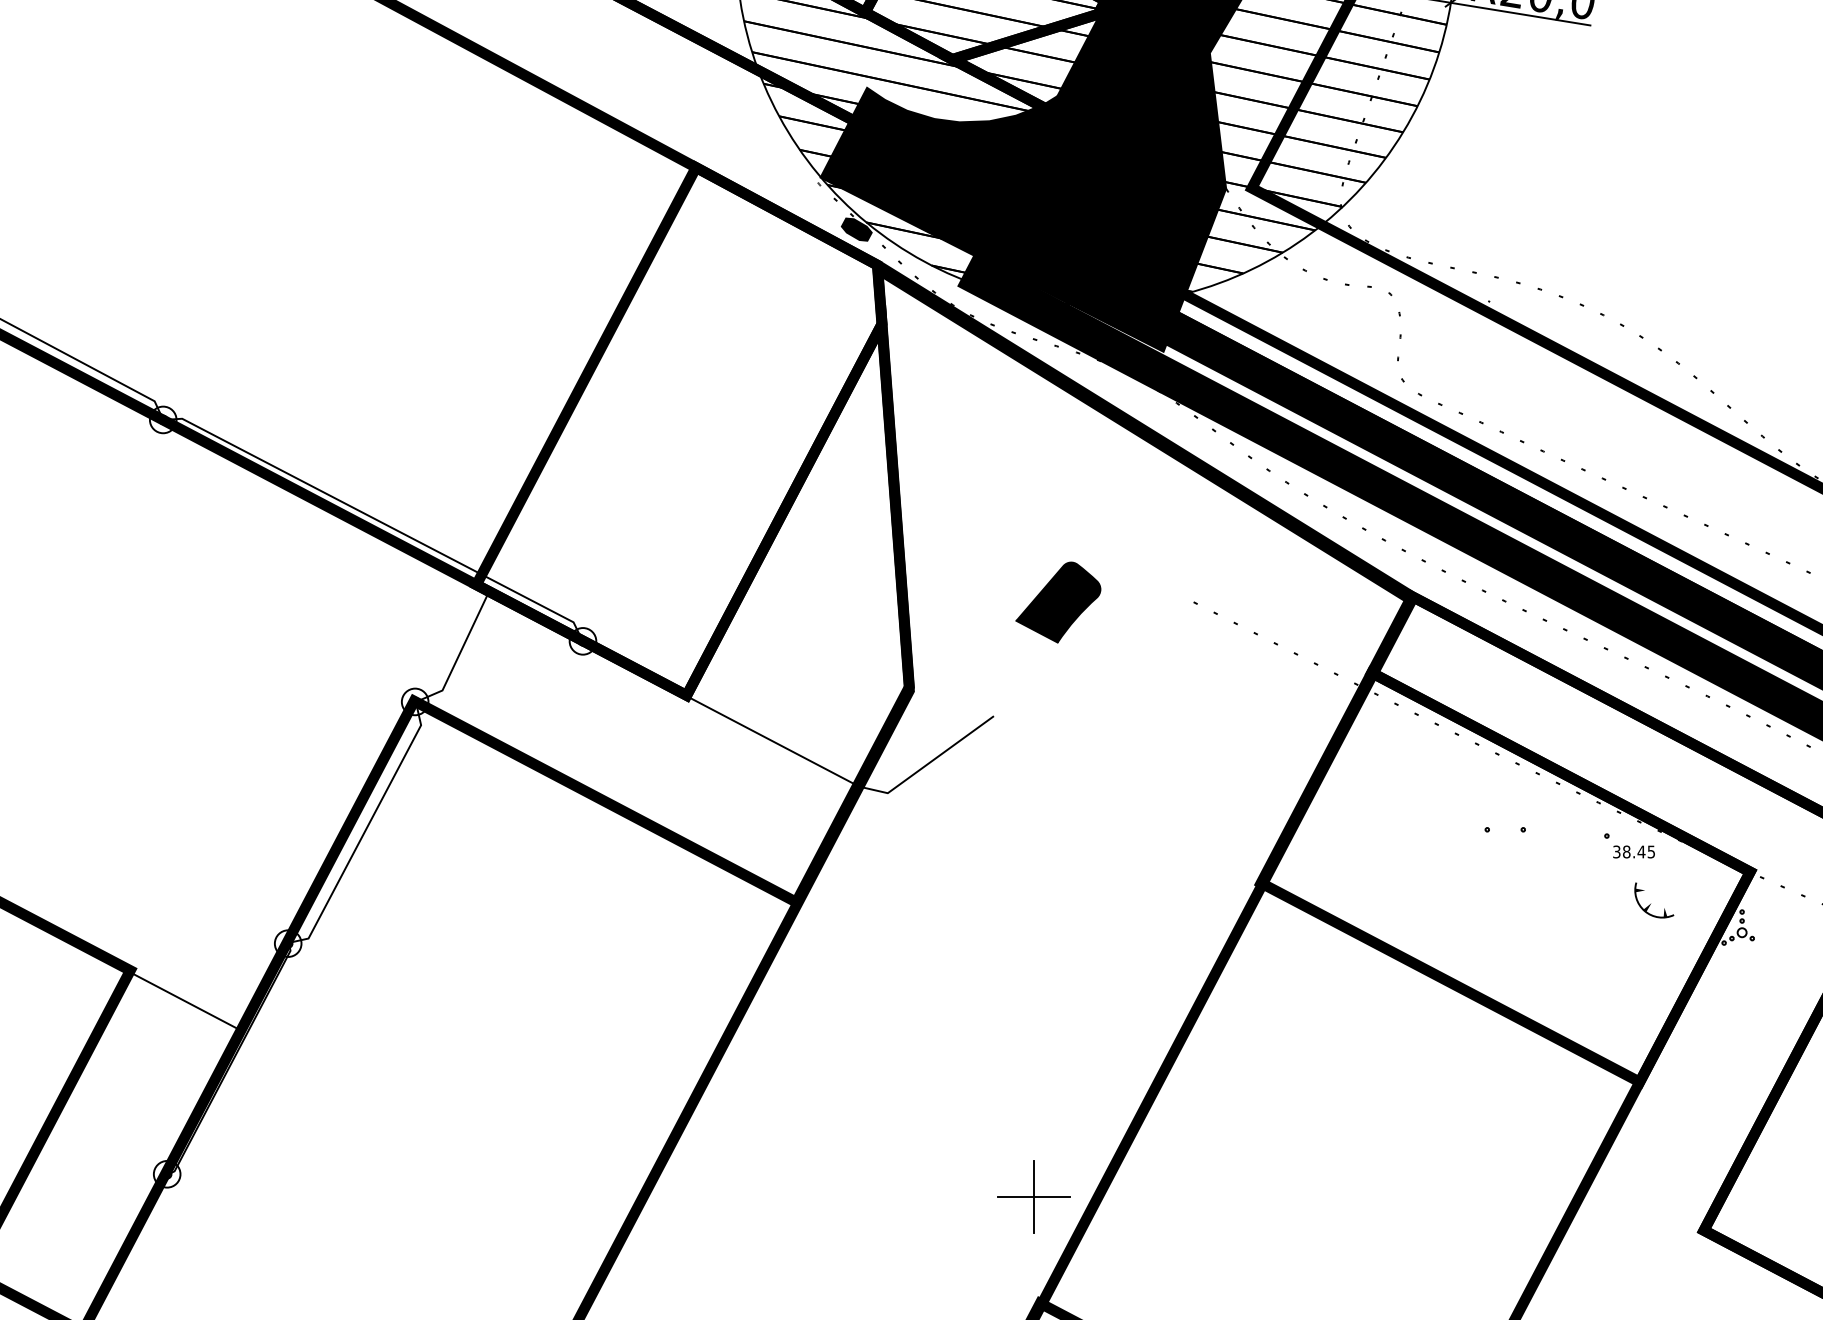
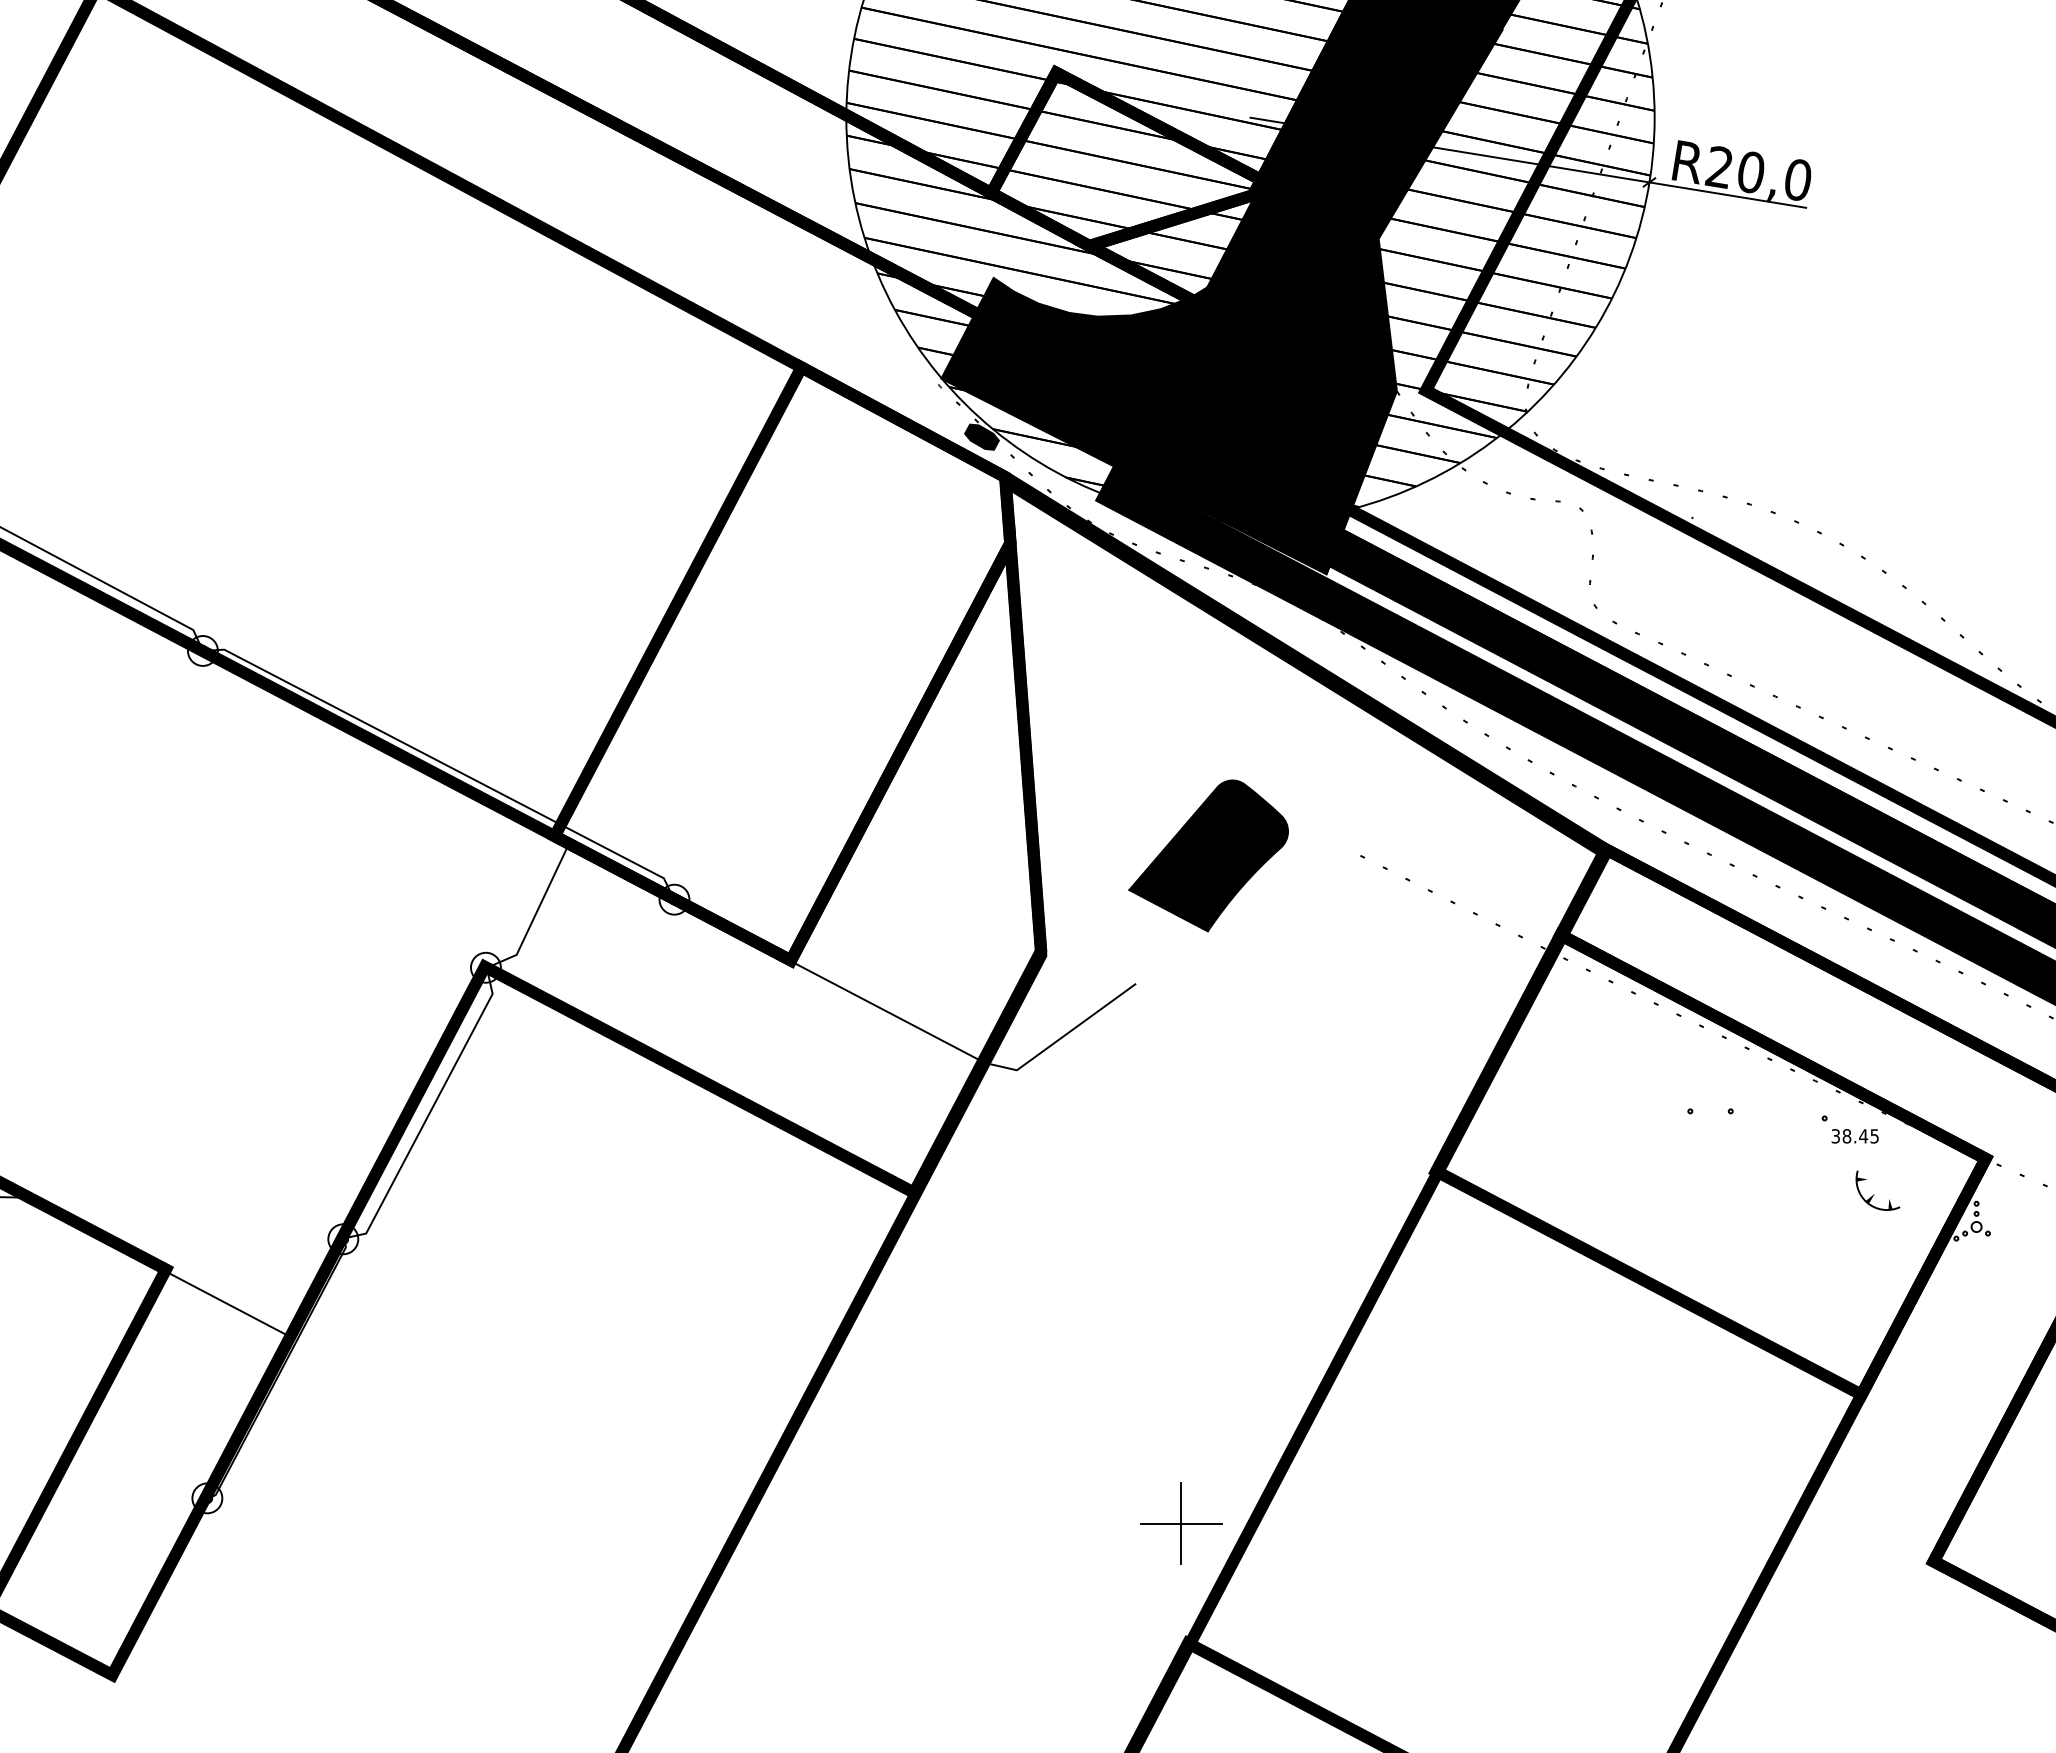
part: (1058, 602) -> (1208, 855), size x1.67

